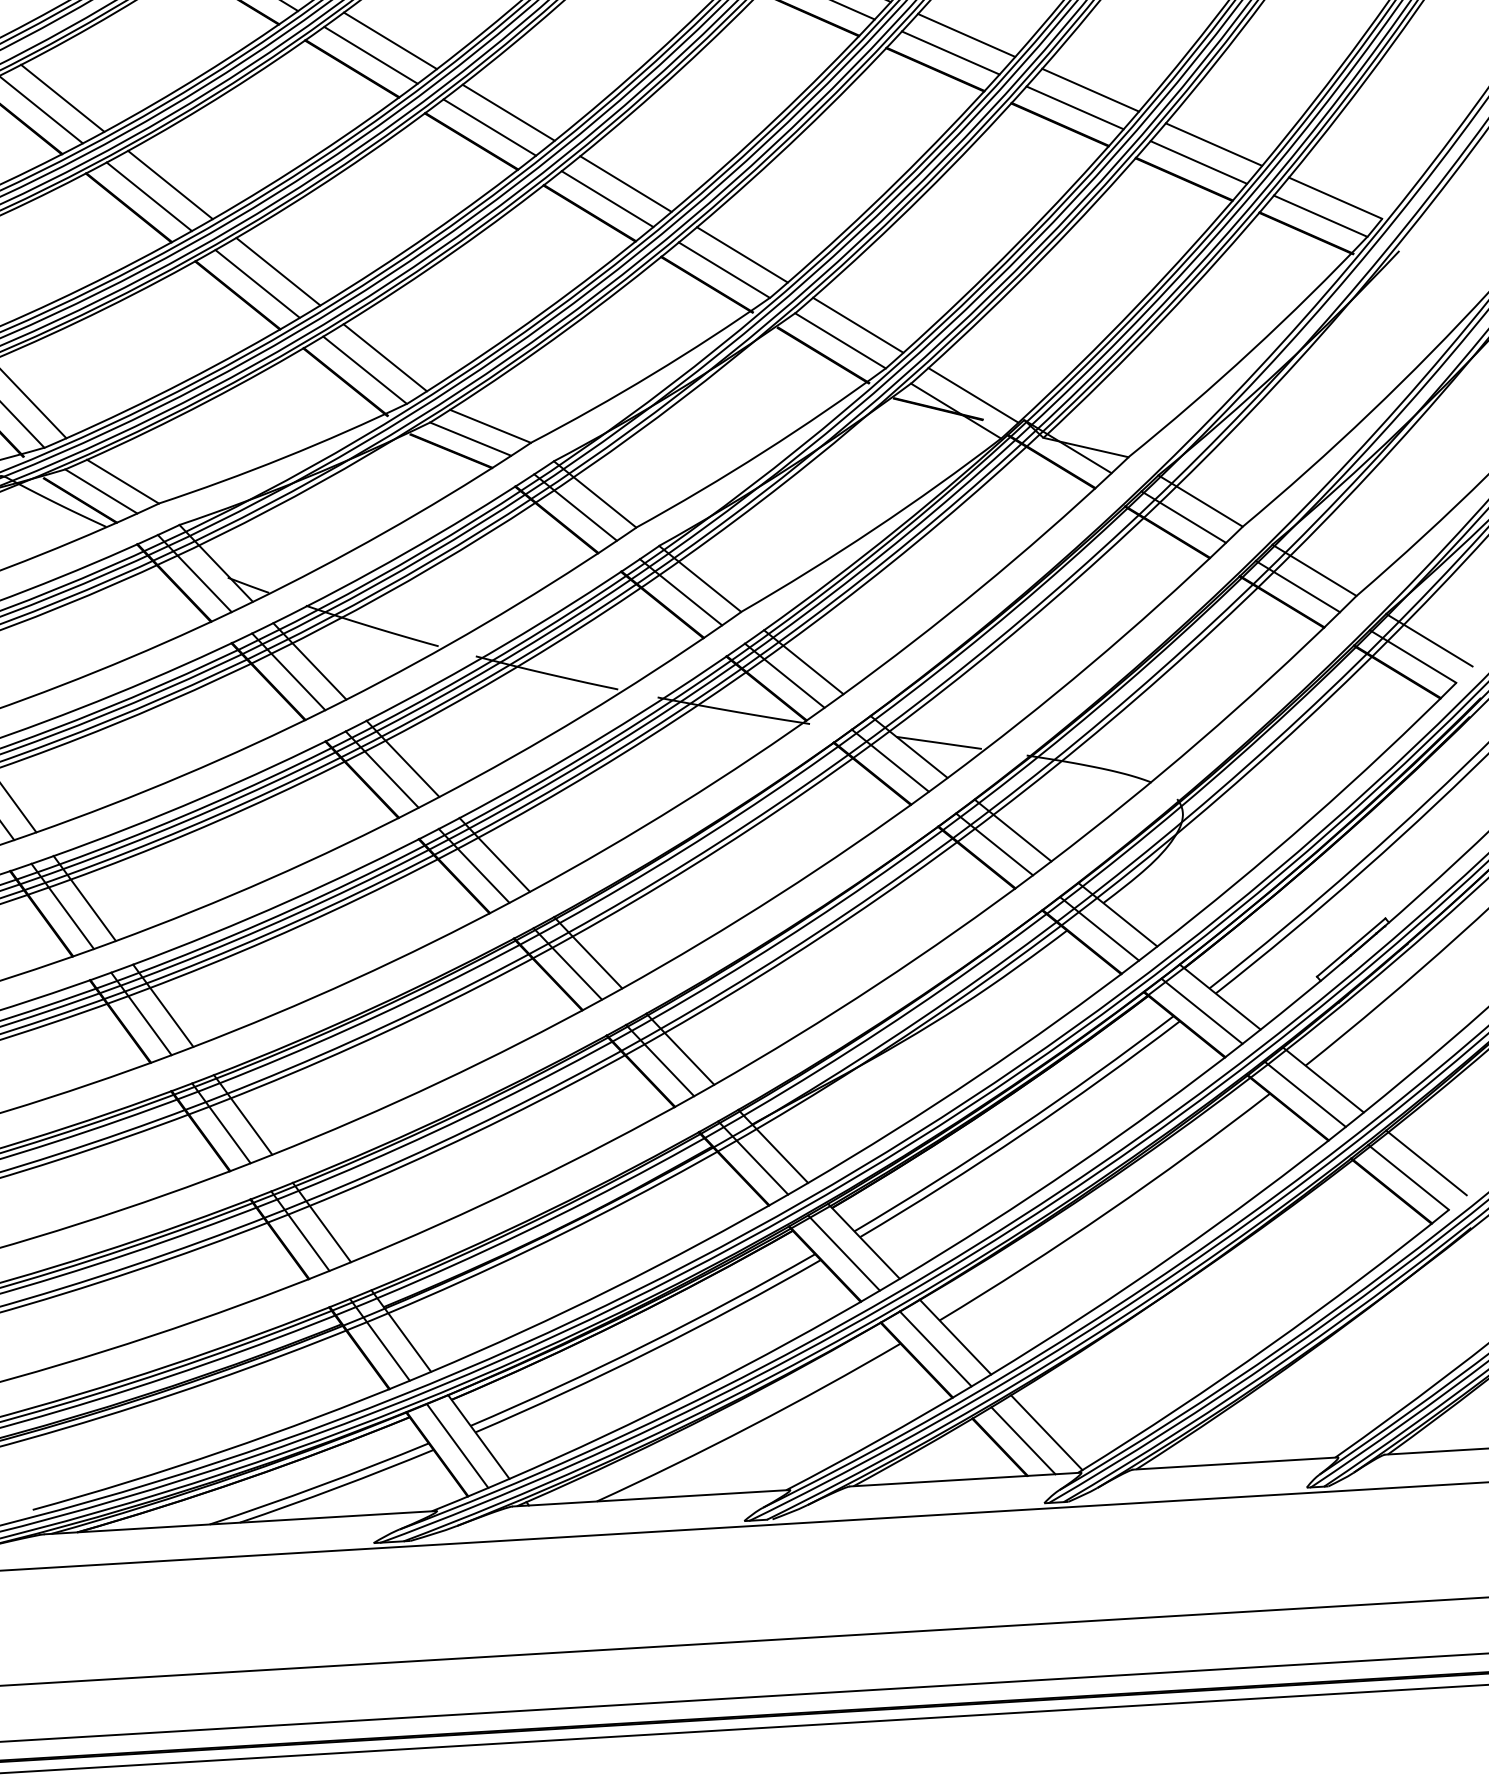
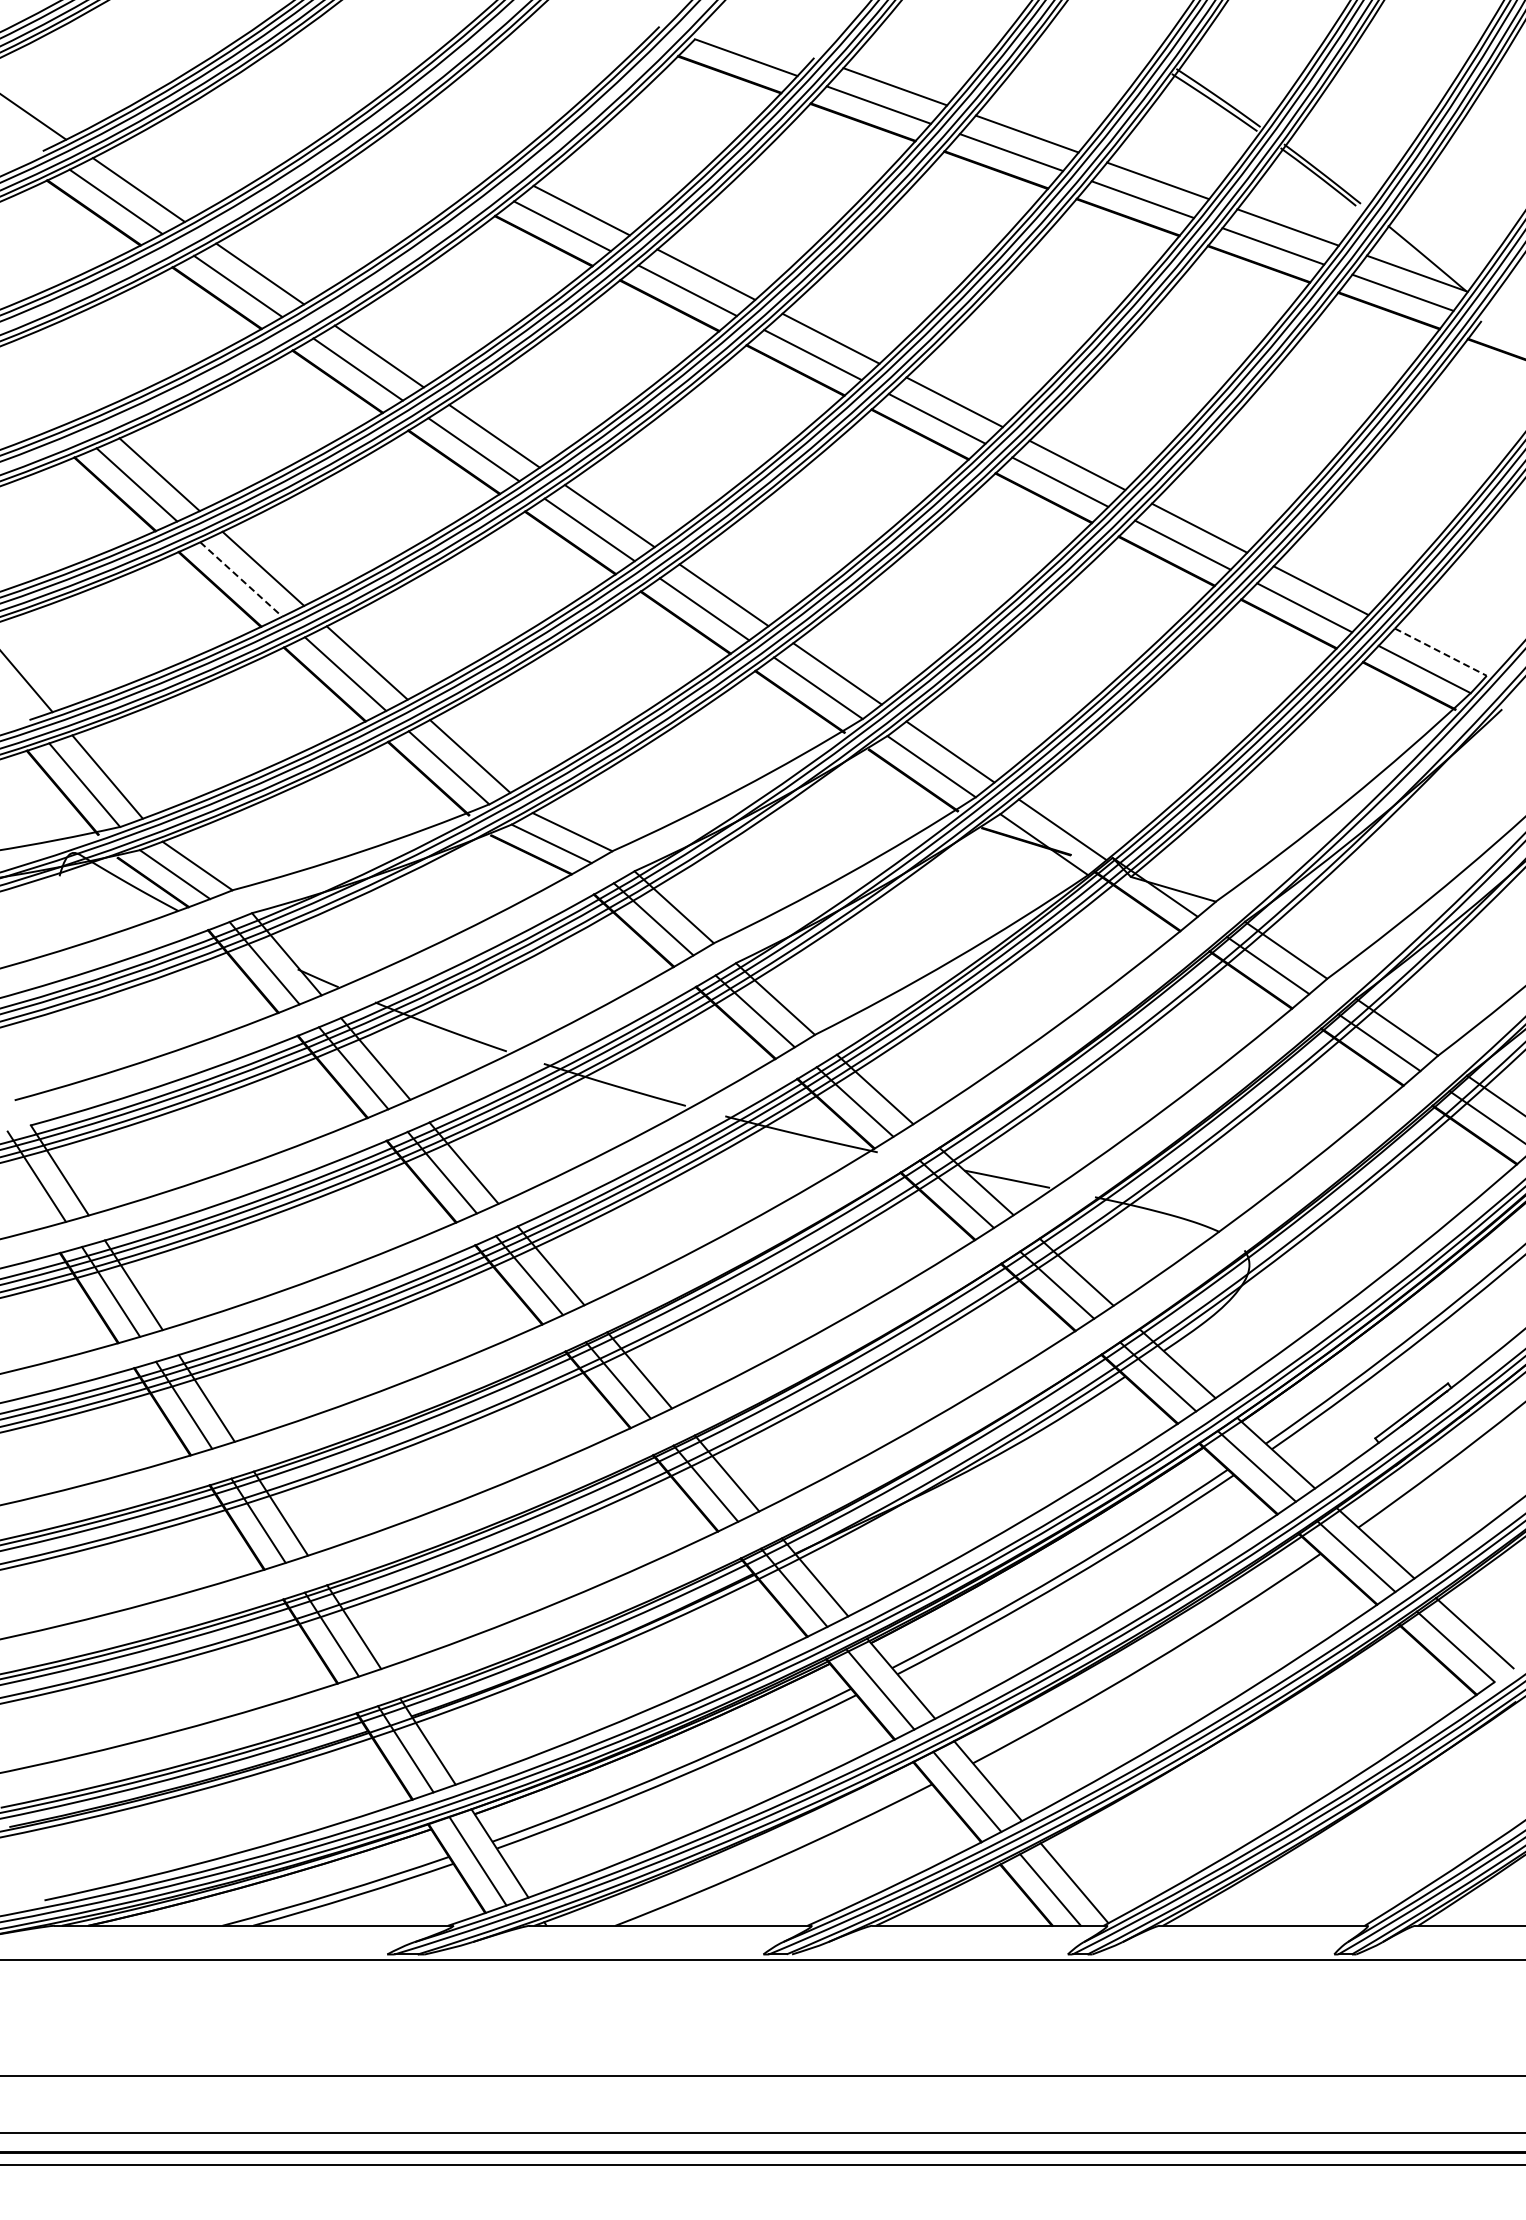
line: (149, 196) -> (241, 579), solid -> dashed
line: (1335, 198) -> (1440, 652), solid -> dashed

